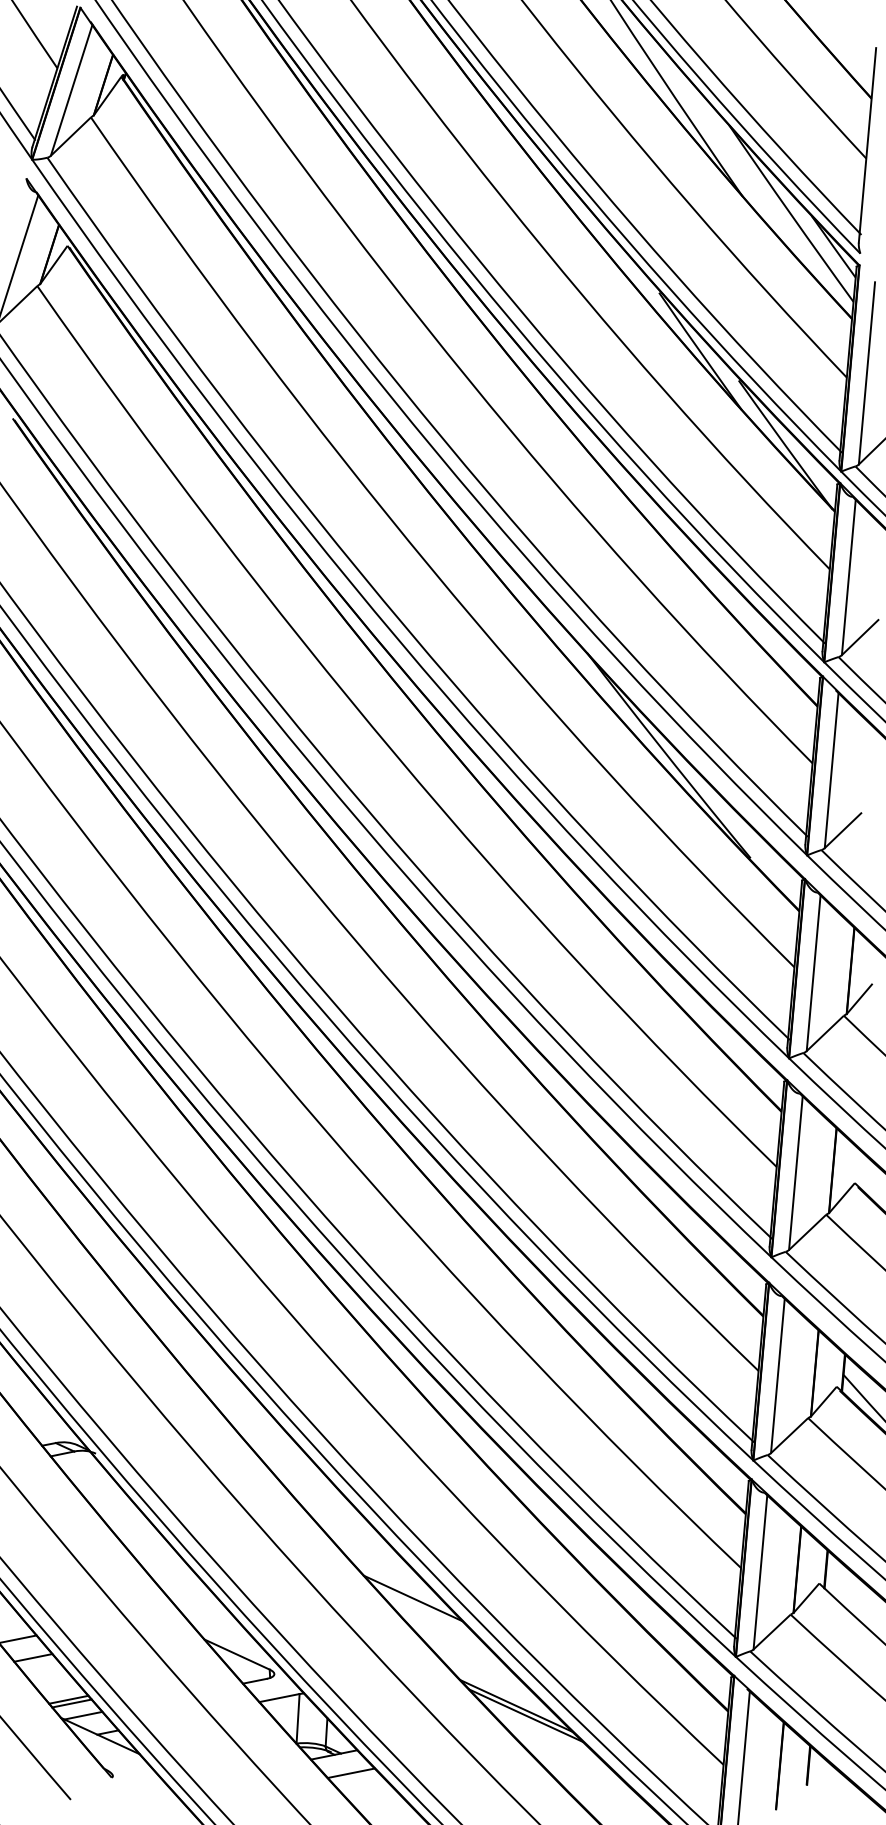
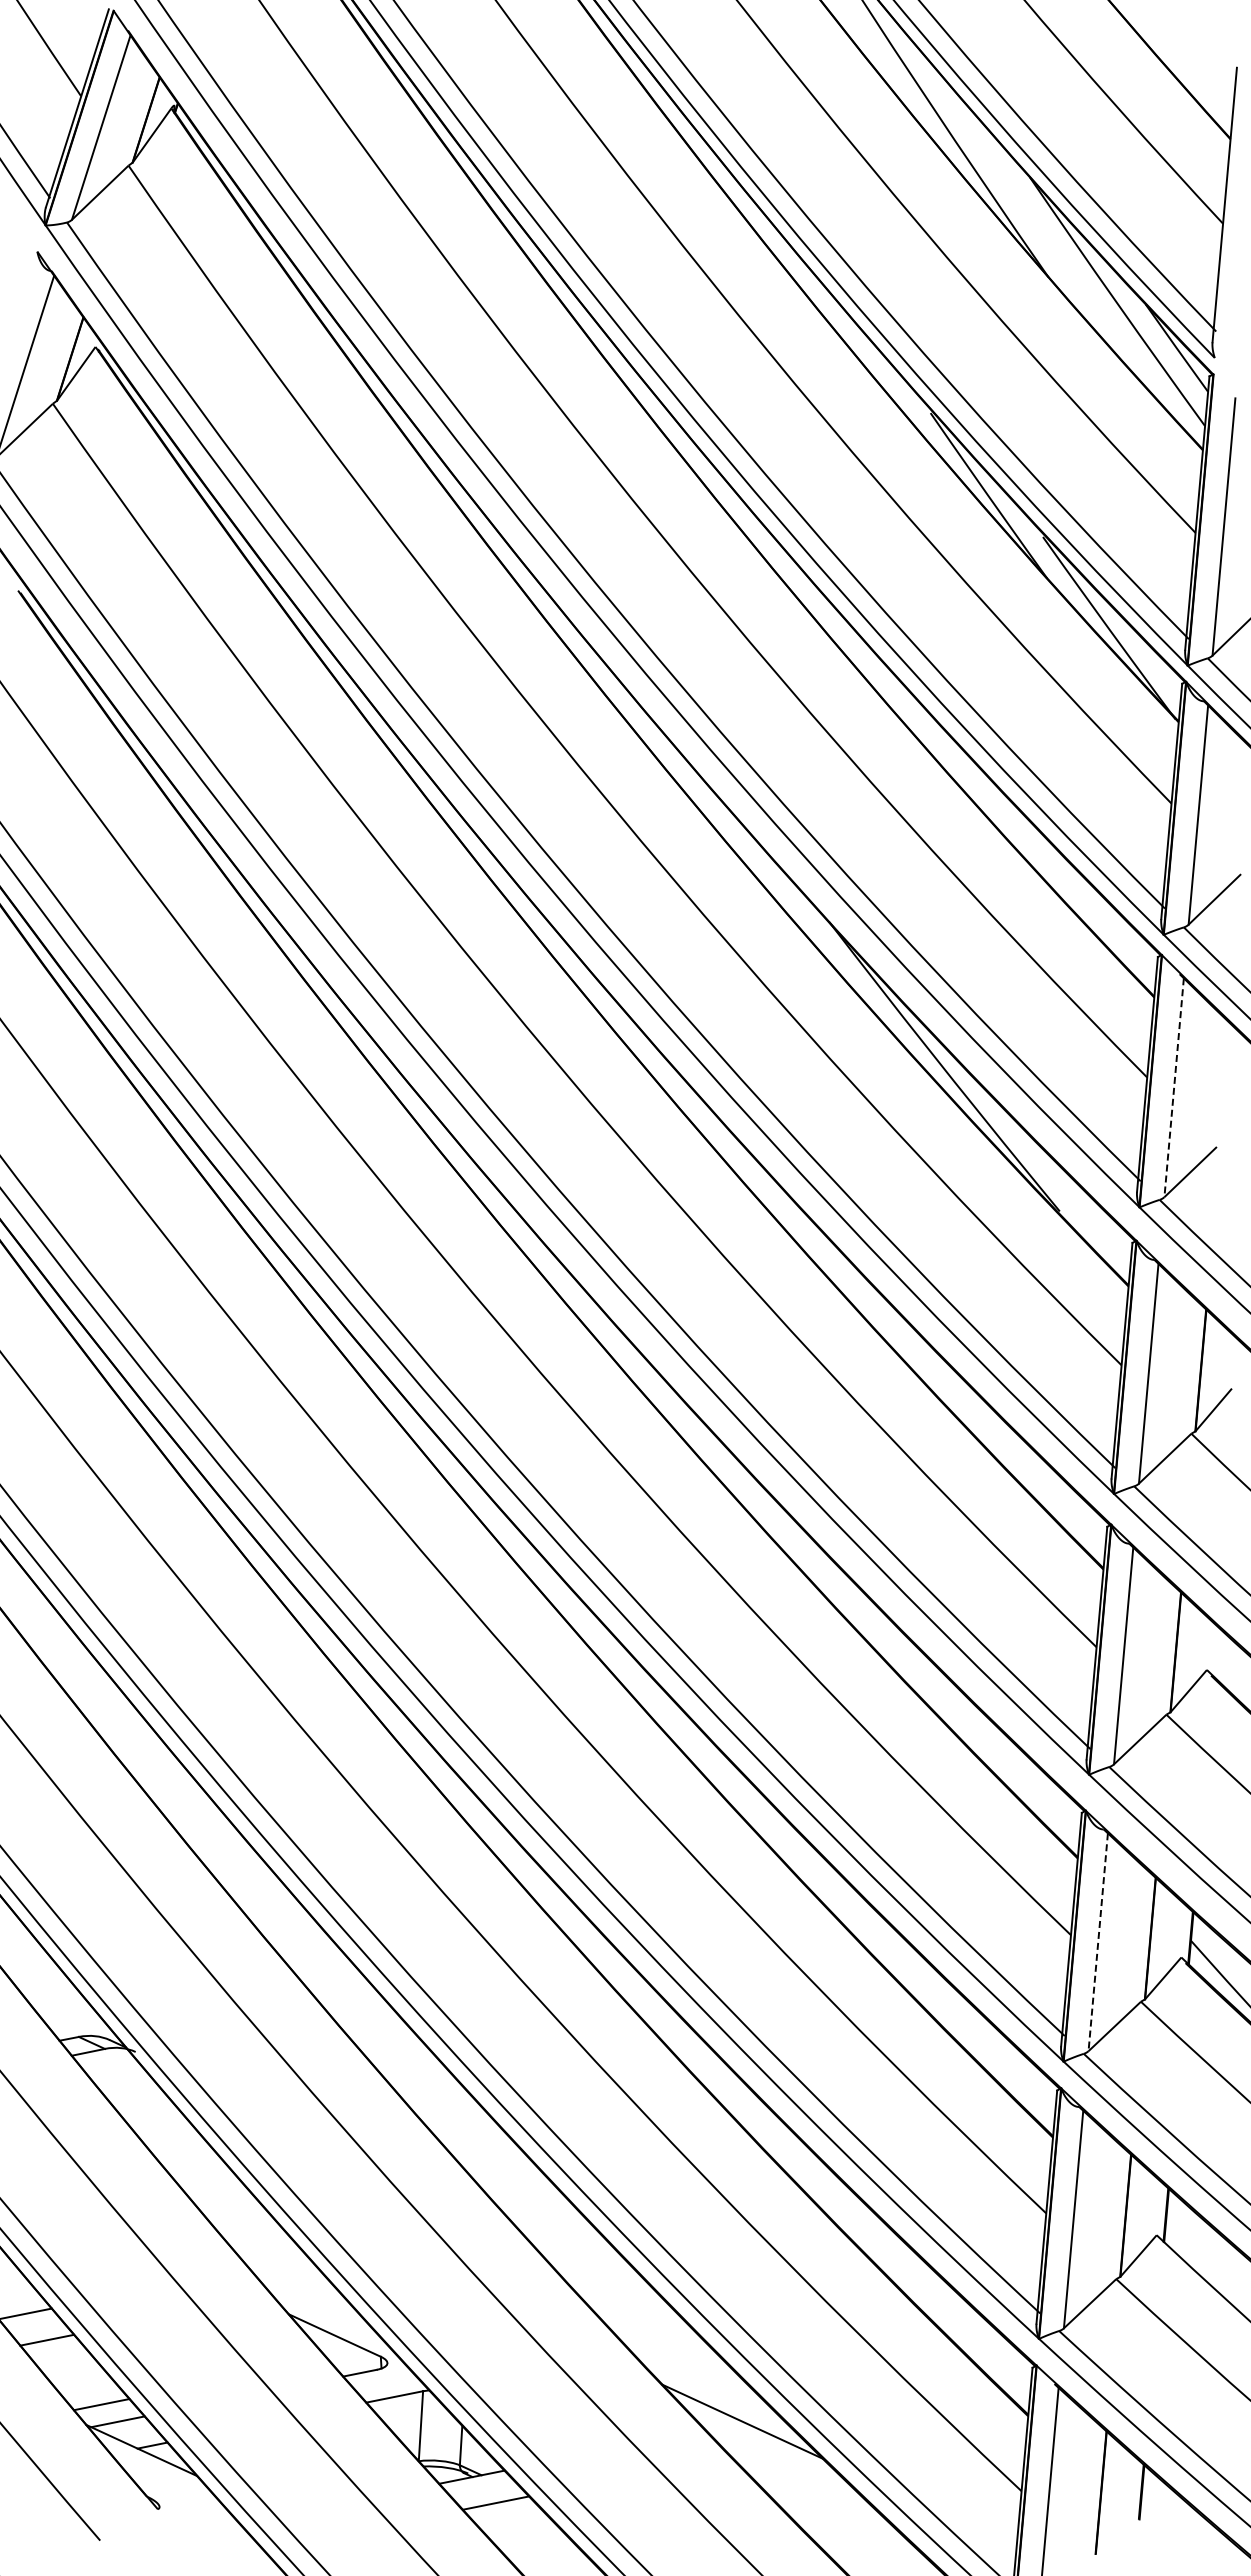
line: (831, 770) -> (1174, 1087), solid -> dashed
line: (778, 1376) -> (1098, 1942), solid -> dashed
line: (413, 1598) -> (583, 2256), removed
line: (68, 1699) -> (96, 2398), removed
line: (516, 1705) -> (729, 2407), removed

